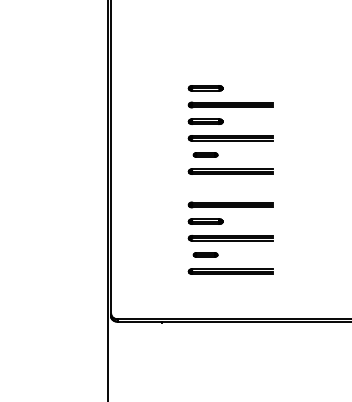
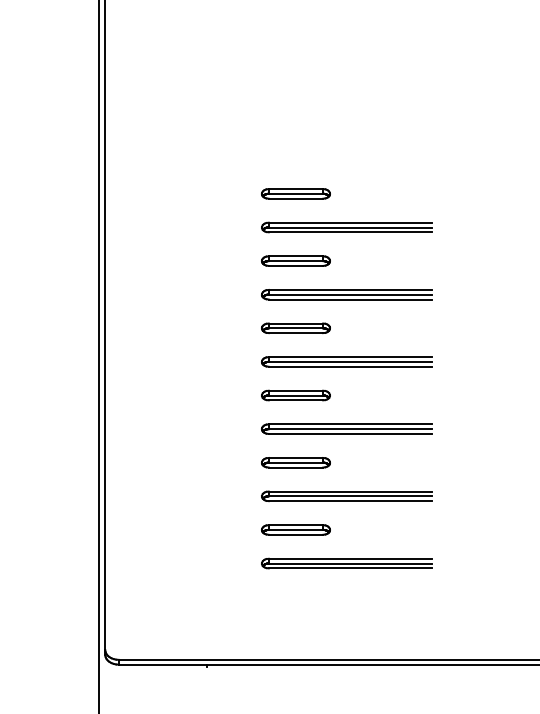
part: (205, 154) -> (295, 327), size x1.43
part: (205, 188) -> (295, 395), added
part: (205, 254) -> (295, 529), size x1.43

